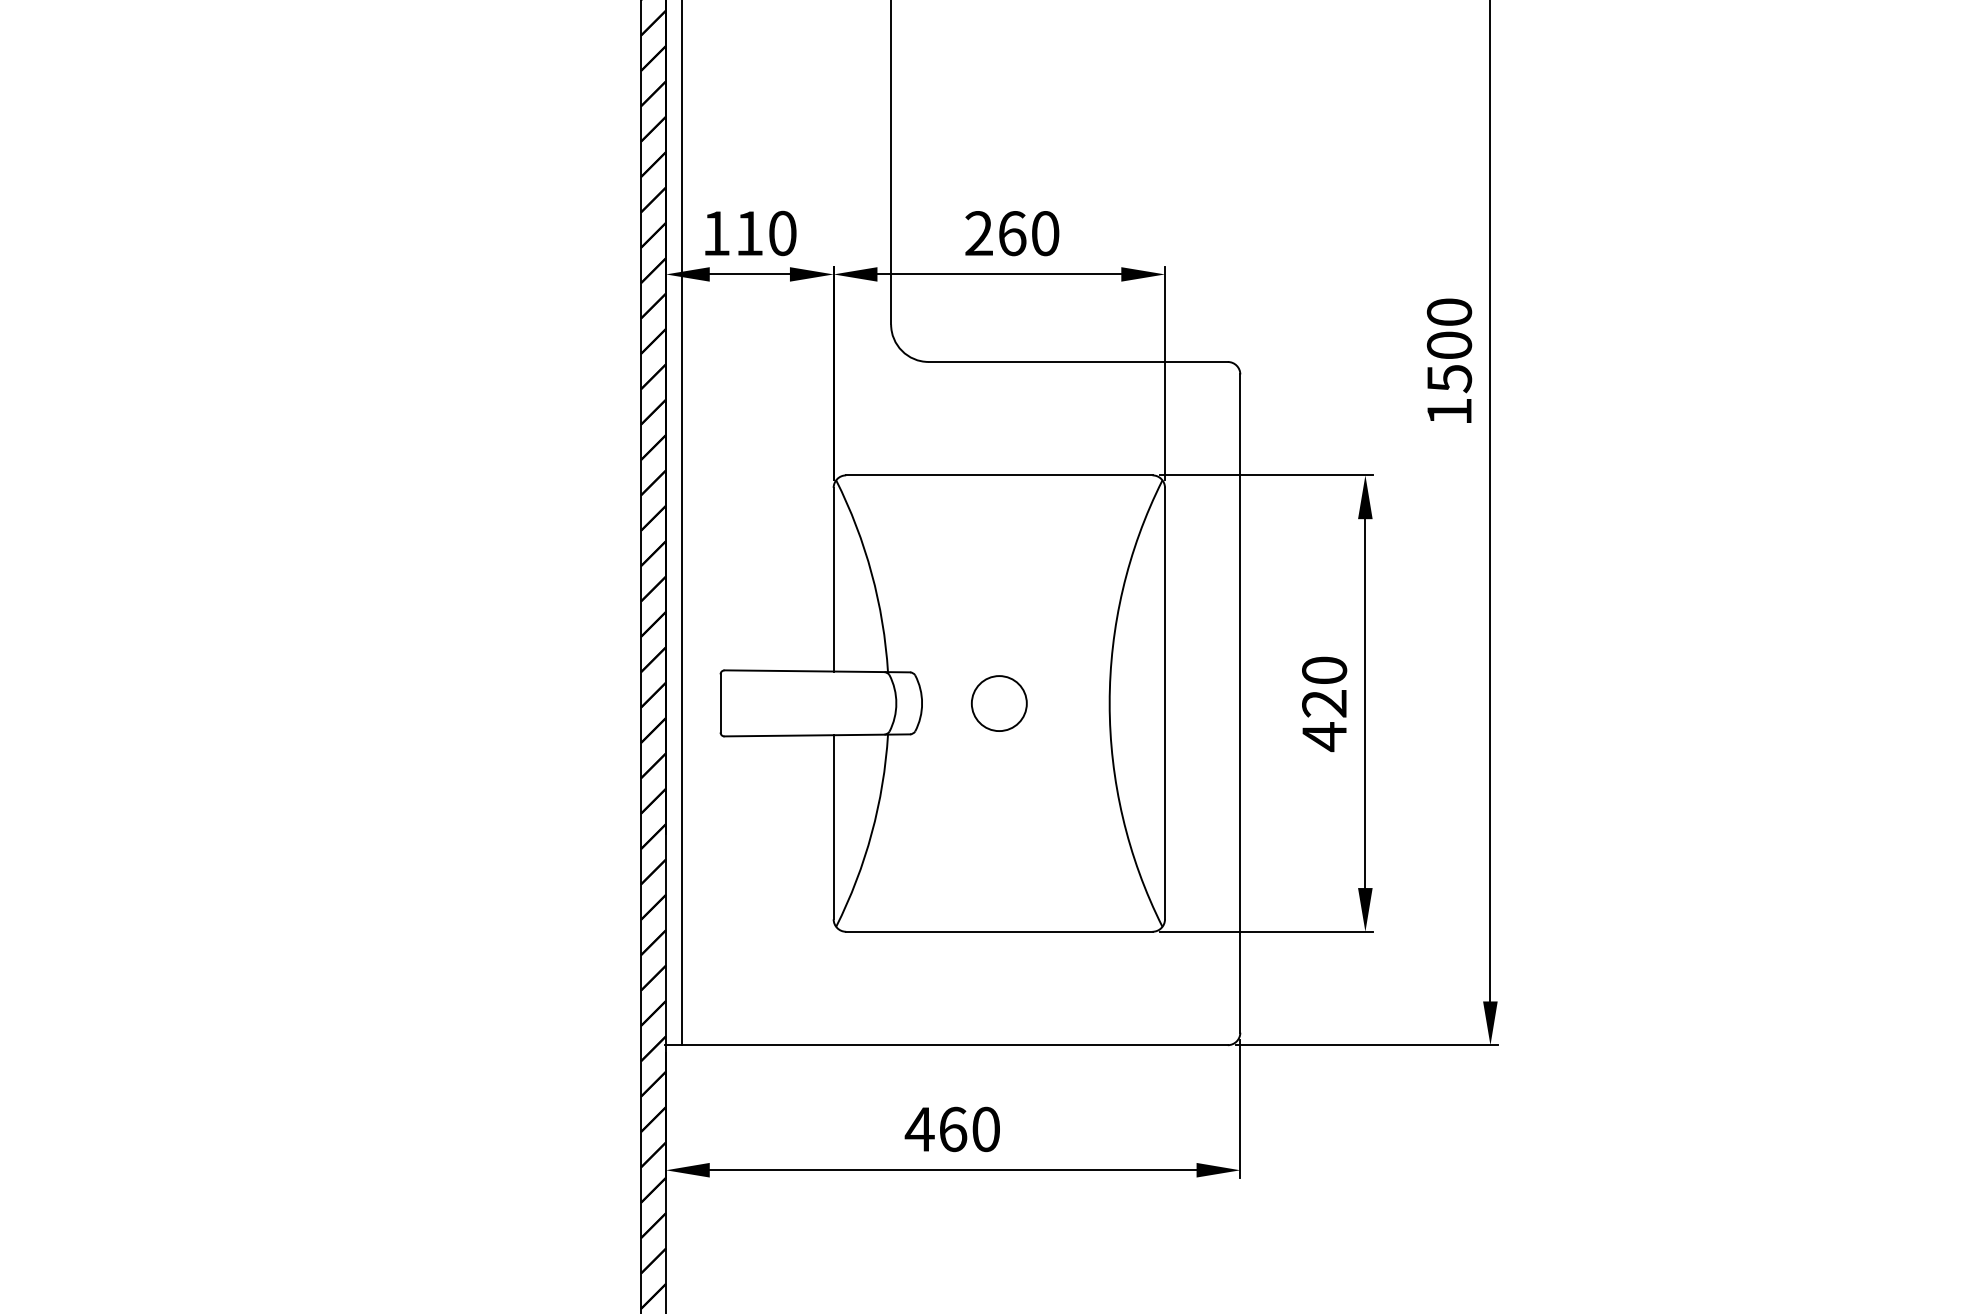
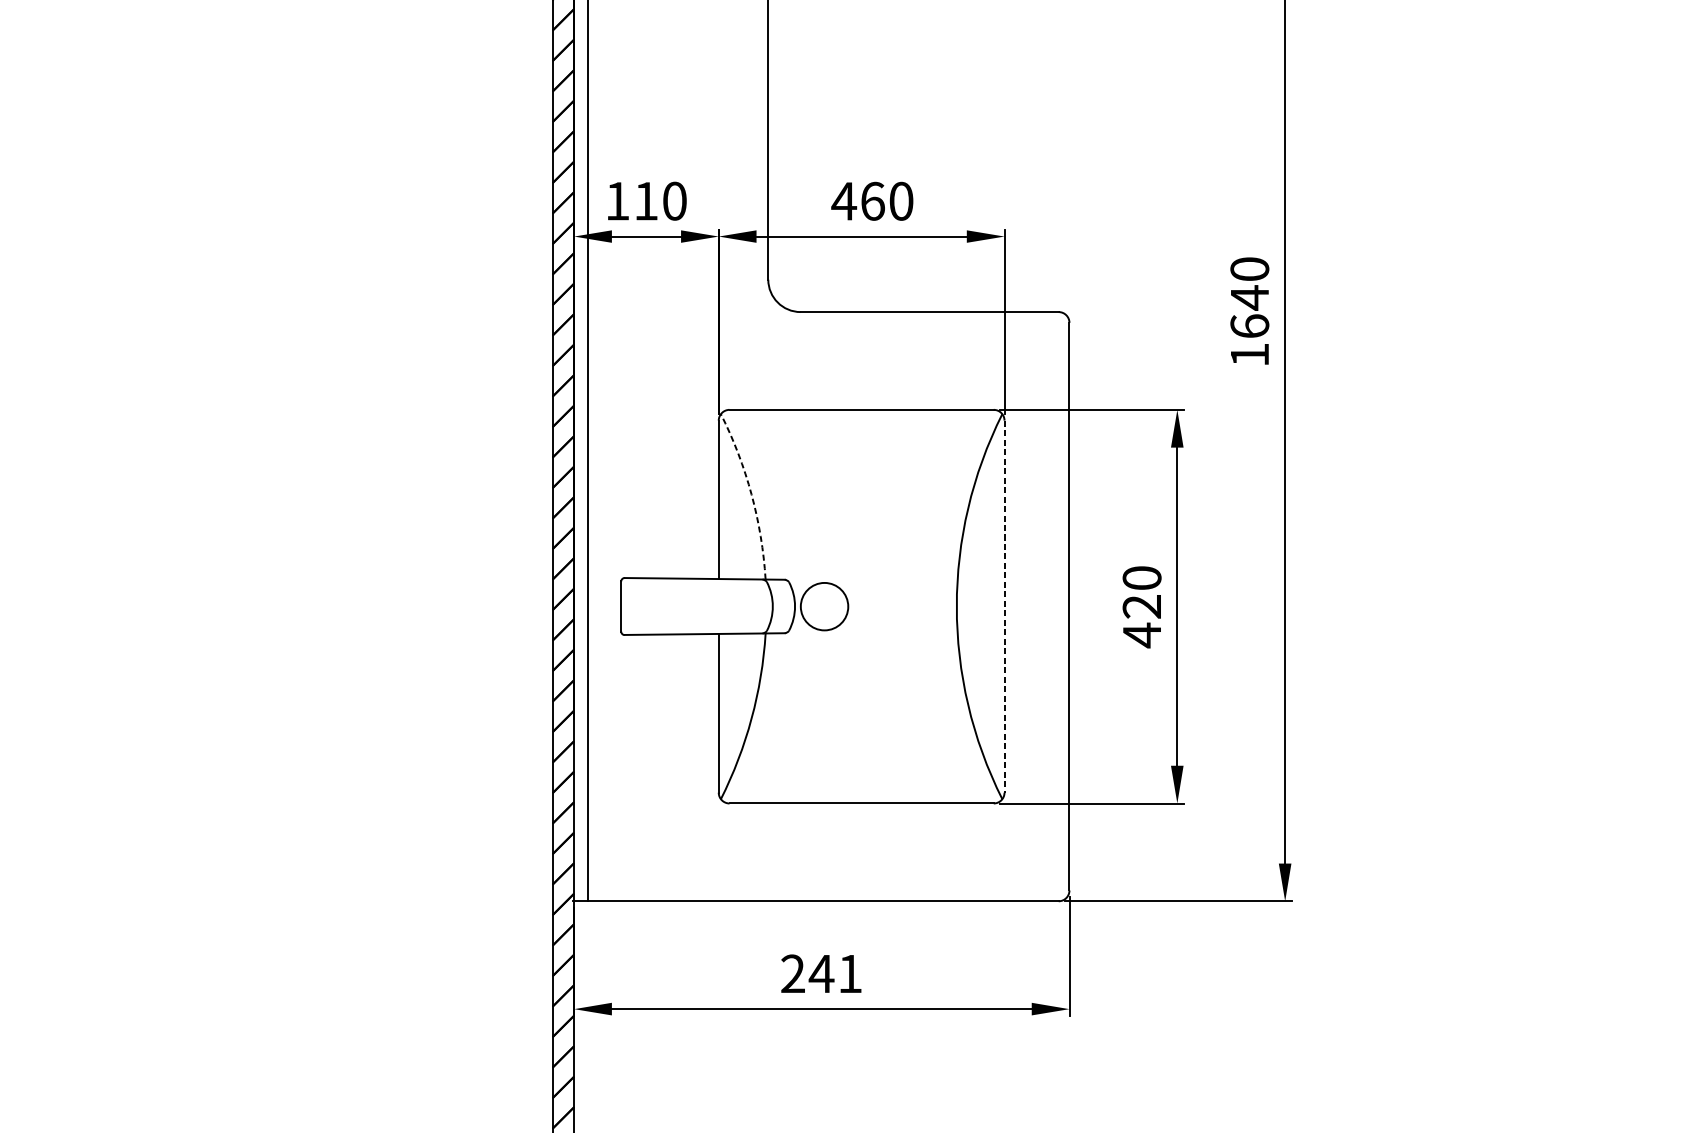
text: (979, 233) -> (844, 201), 260 -> 460
text: (1449, 361) -> (1249, 311), 1500 -> 1640
arc: (871, 573) -> (751, 494), solid -> dashed
circle: (999, 703) -> (824, 606), moved
line: (1165, 703) -> (1004, 606), solid -> dashed
text: (951, 1129) -> (820, 973), 460 -> 241

